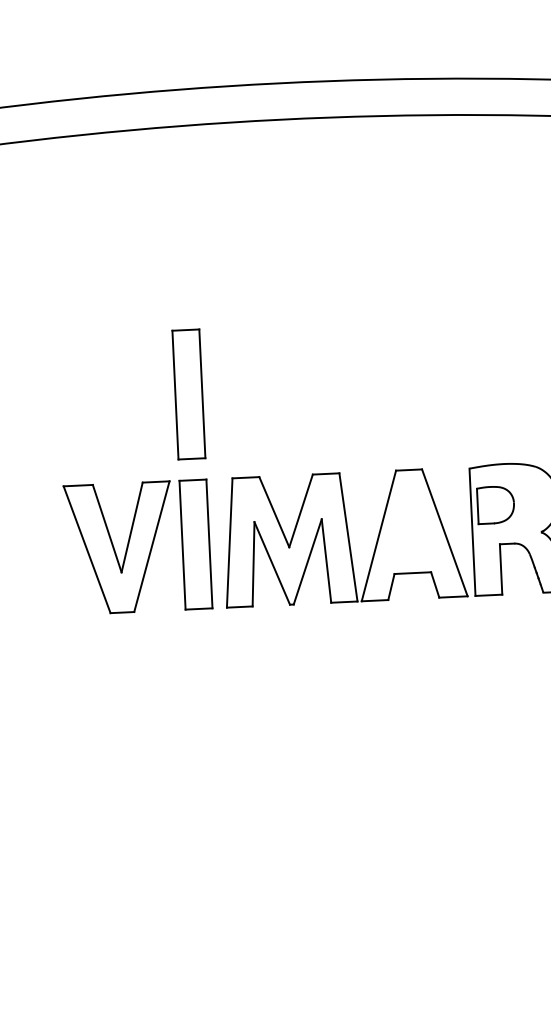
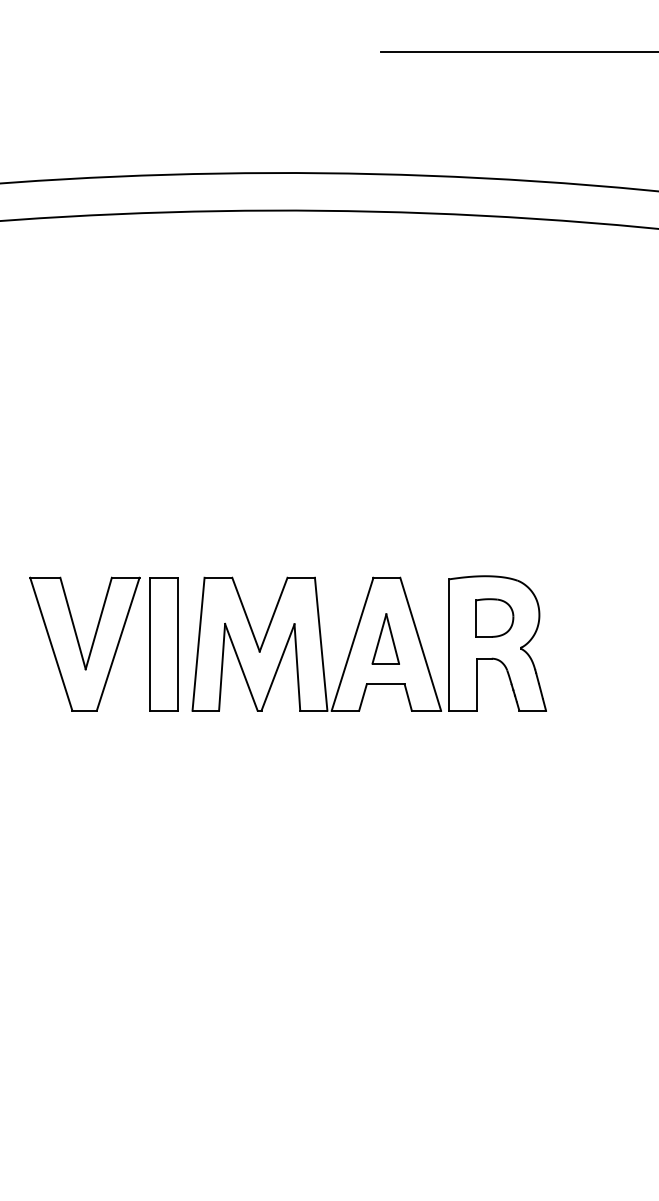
part: (188, 394) -> (163, 489), removed
part: (495, 504) -> (494, 617), moved
part: (410, 528) -> (385, 638), added

